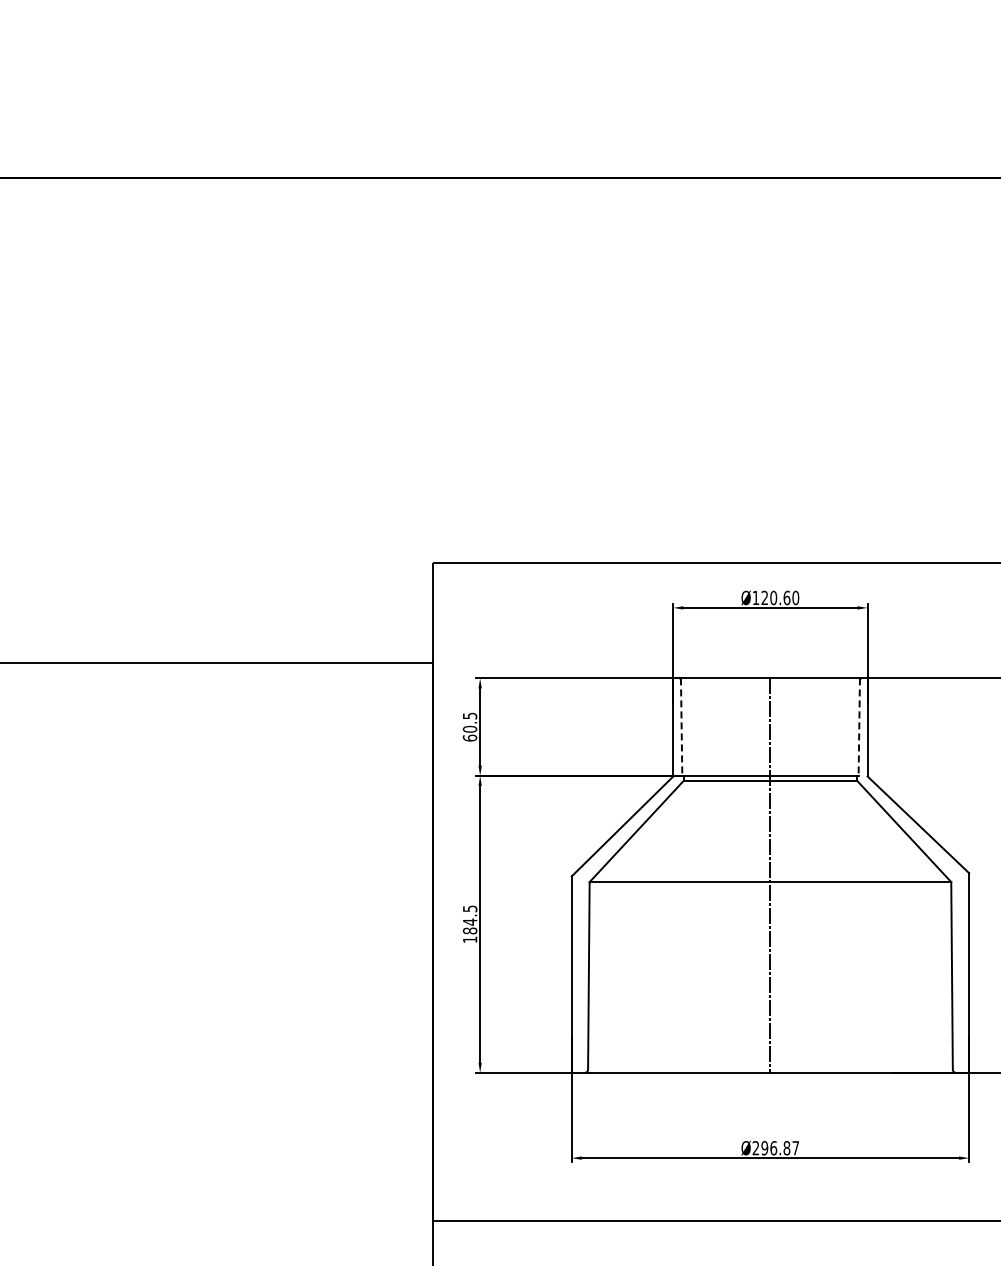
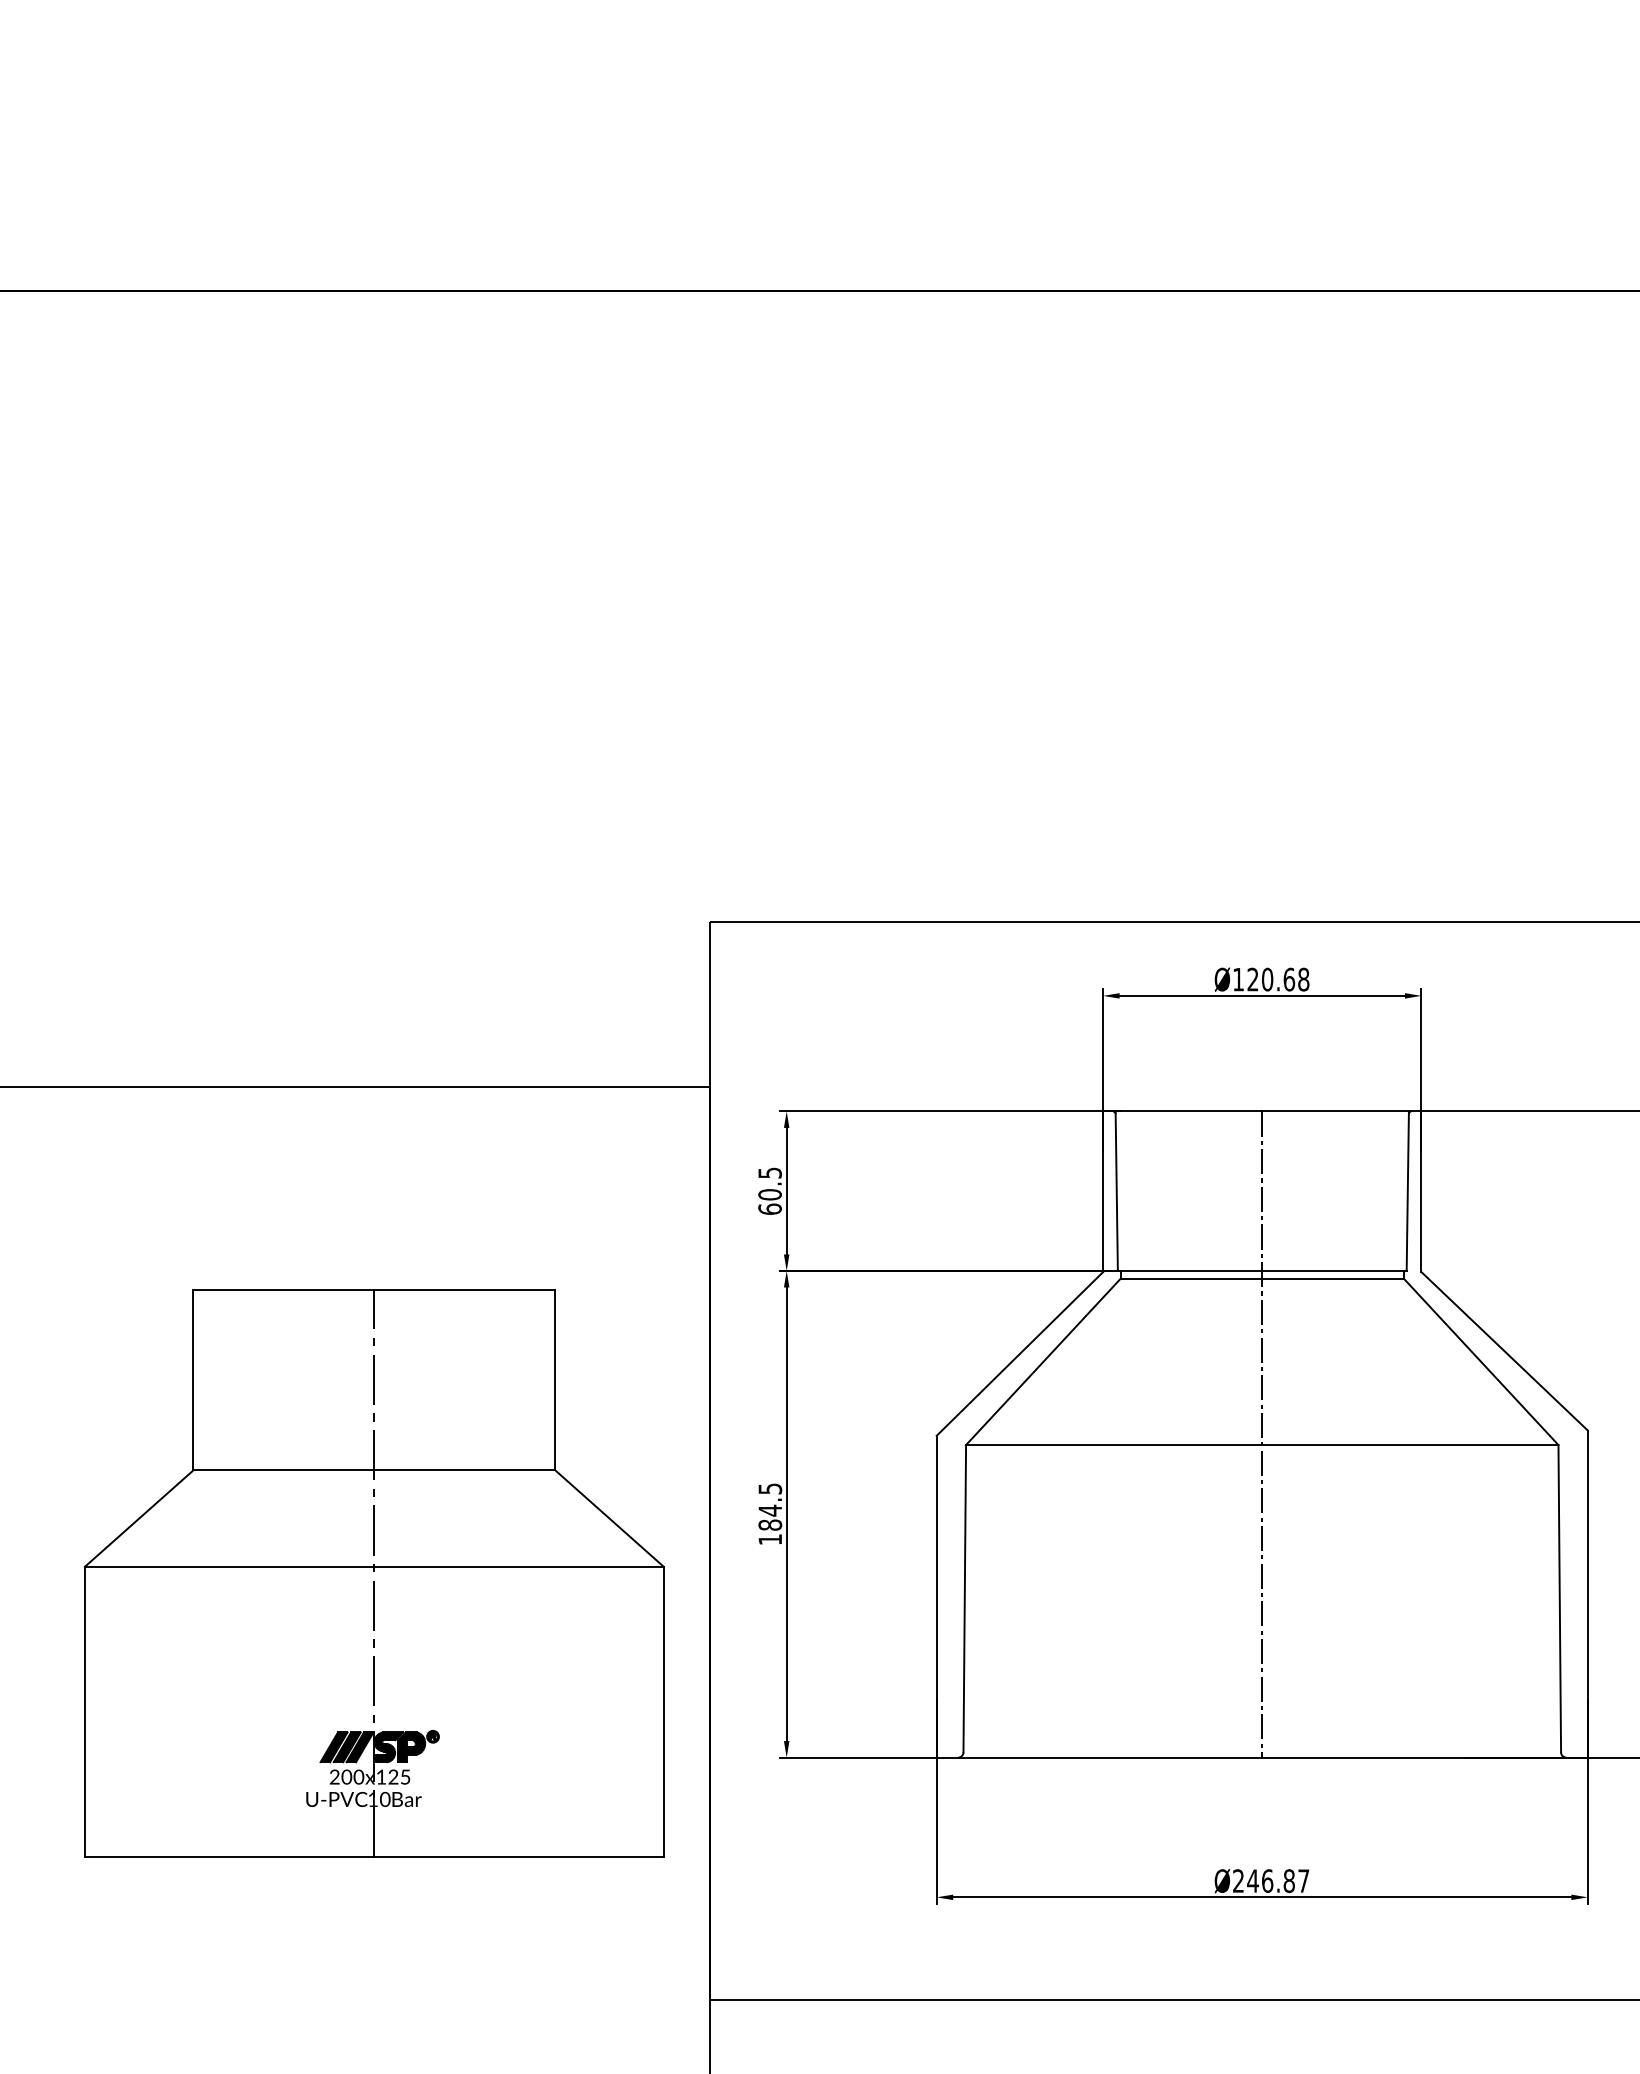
text: (795, 597) -> (1303, 978), Ø120.60 -> Ø120.68
line: (681, 727) -> (1116, 1191), dashed -> solid
line: (859, 727) -> (1408, 1191), dashed -> solid
part: (228, 960) -> (374, 1573), added
text: (764, 1148) -> (1252, 1881), Ø296.87 -> Ø246.87

